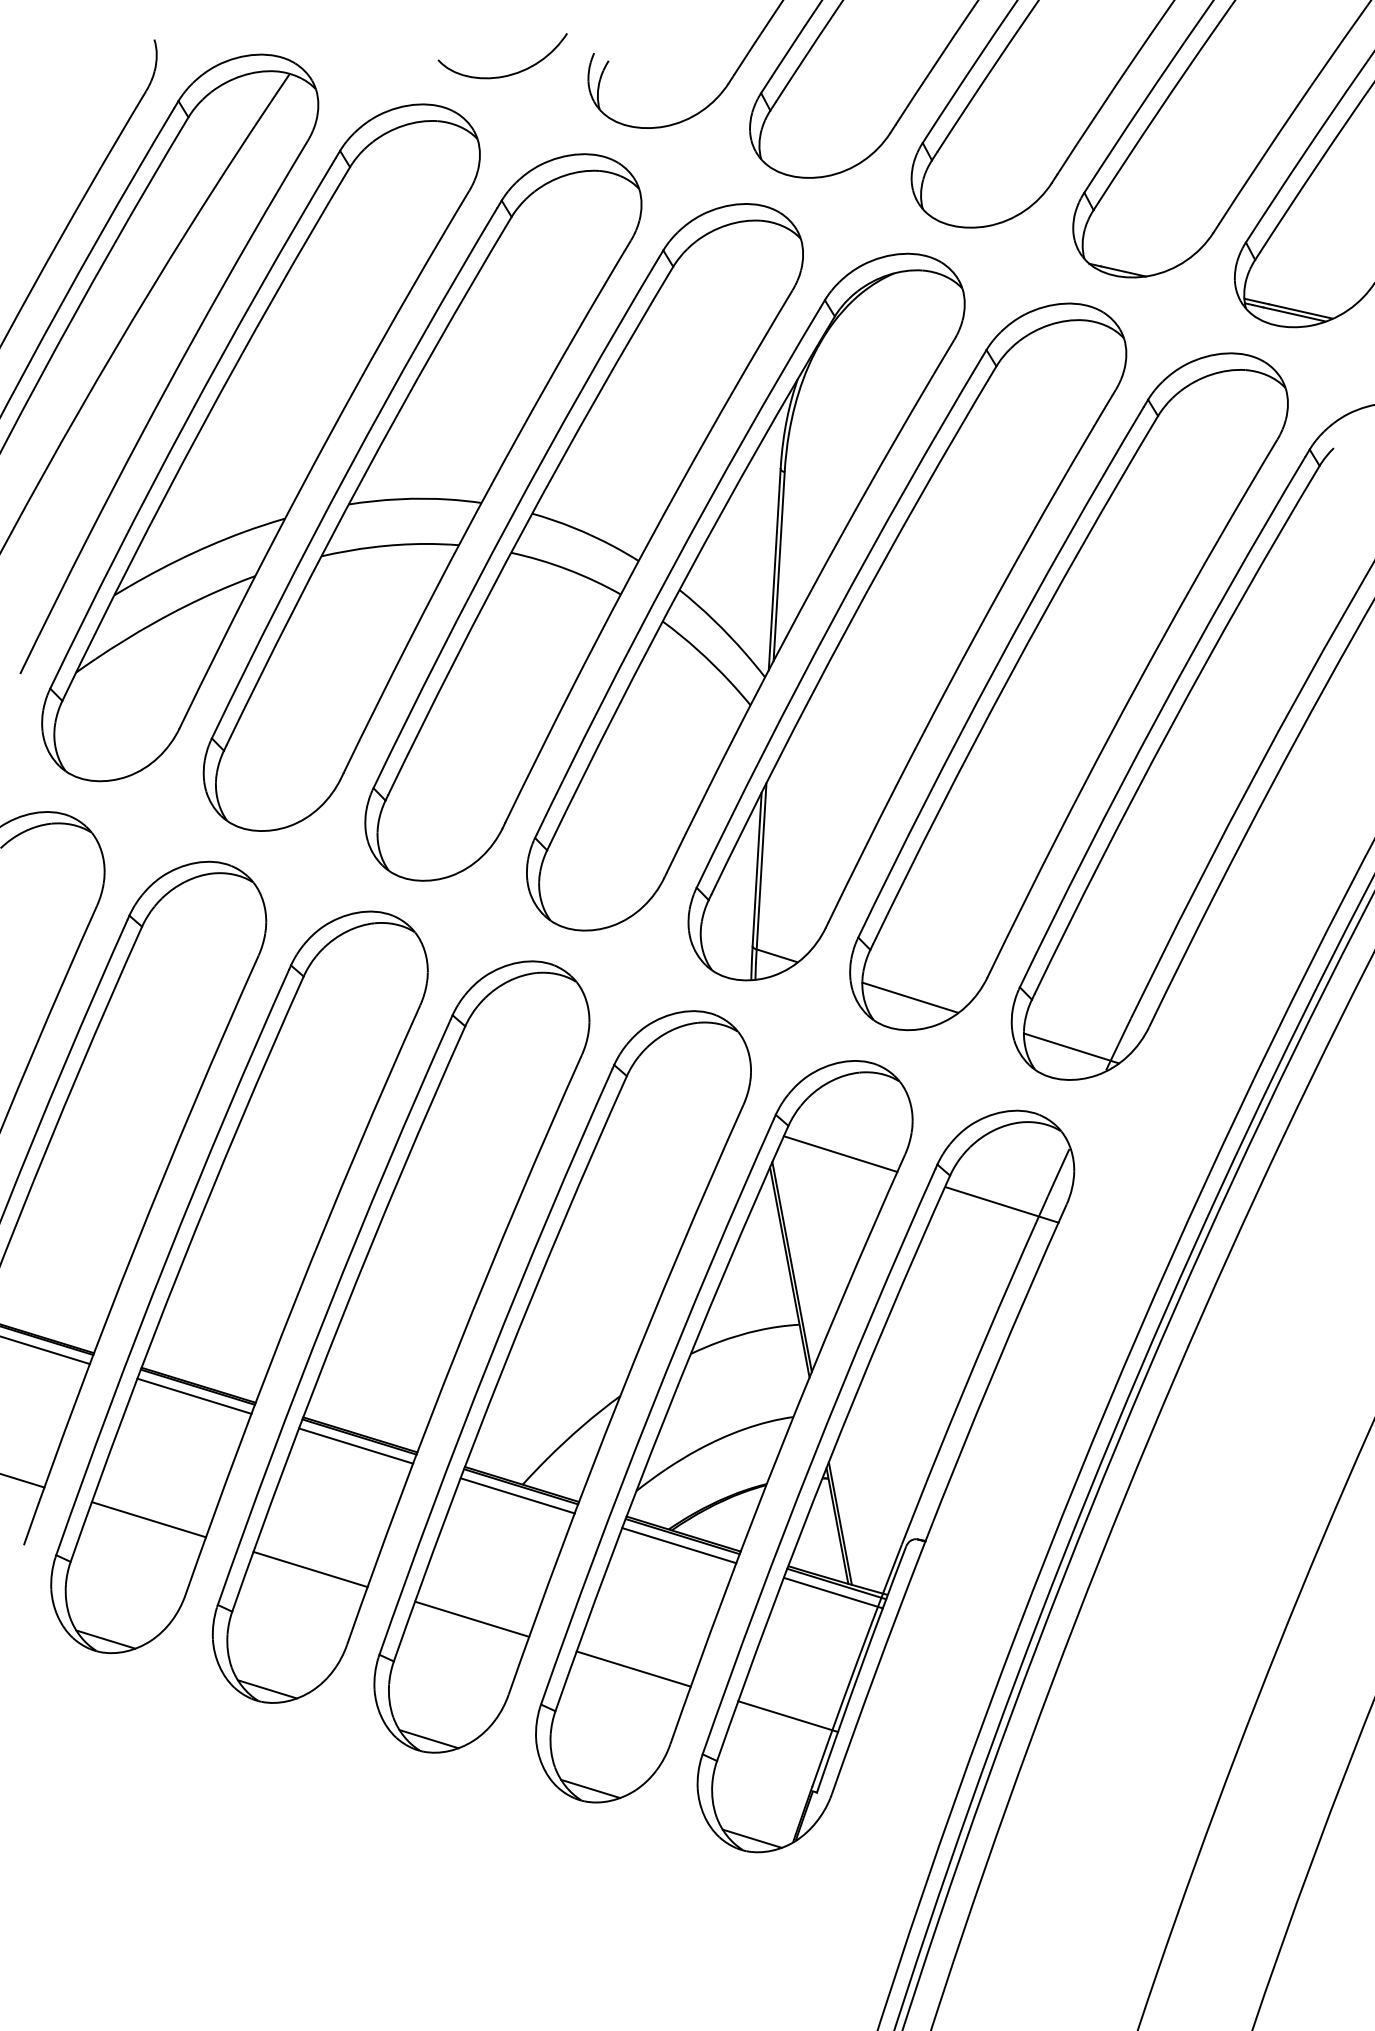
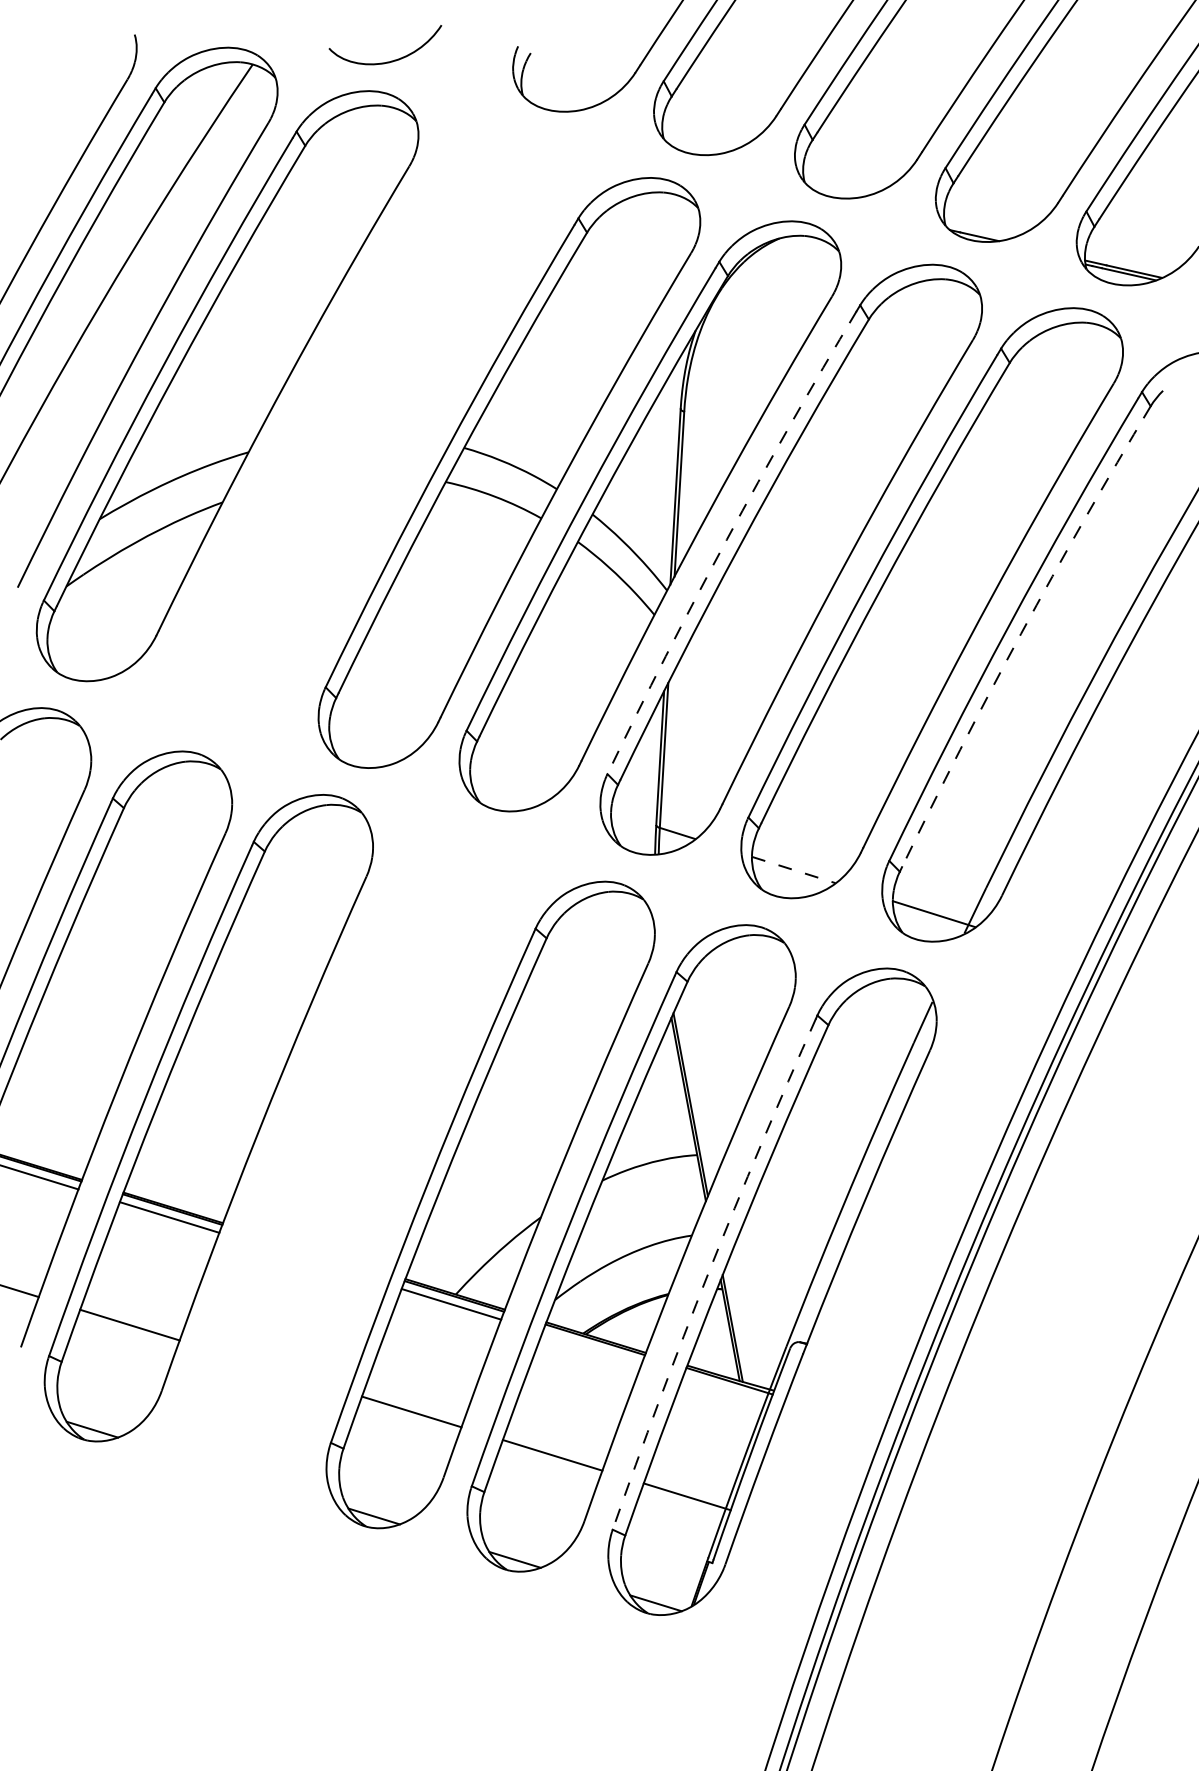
curve: (503, 75) -> (386, 61), moved
part: (422, 492) -> (368, 429), removed
arc: (833, 618) -> (726, 539), solid -> dashed
arc: (1171, 726) -> (1021, 633), solid -> dashed
line: (909, 998) -> (793, 870), solid -> dashed
line: (840, 1153) -> (732, 1005), removed
line: (1002, 1204) -> (874, 1050), removed
part: (400, 1332) -> (349, 1161), removed
arc: (812, 1459) -> (708, 1272), solid -> dashed
line: (679, 1545) -> (592, 1347), removed
line: (833, 1592) -> (726, 1388), removed

